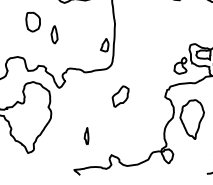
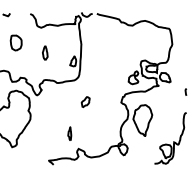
part: (54, 34) -> (45, 52), moved
part: (120, 95) -> (85, 101), size x0.62
part: (86, 135) -> (69, 133), moved

